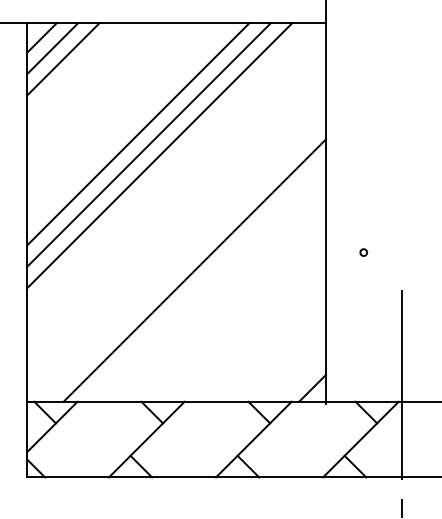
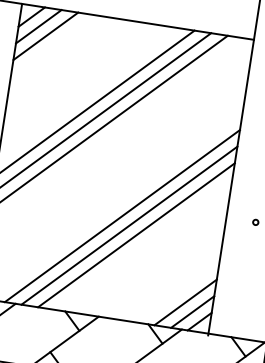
line: (205, 280) -> (129, 225), added
line: (215, 291) -> (136, 234), added
line: (290, 366) -> (185, 302), added
line: (301, 377) -> (192, 311), added

